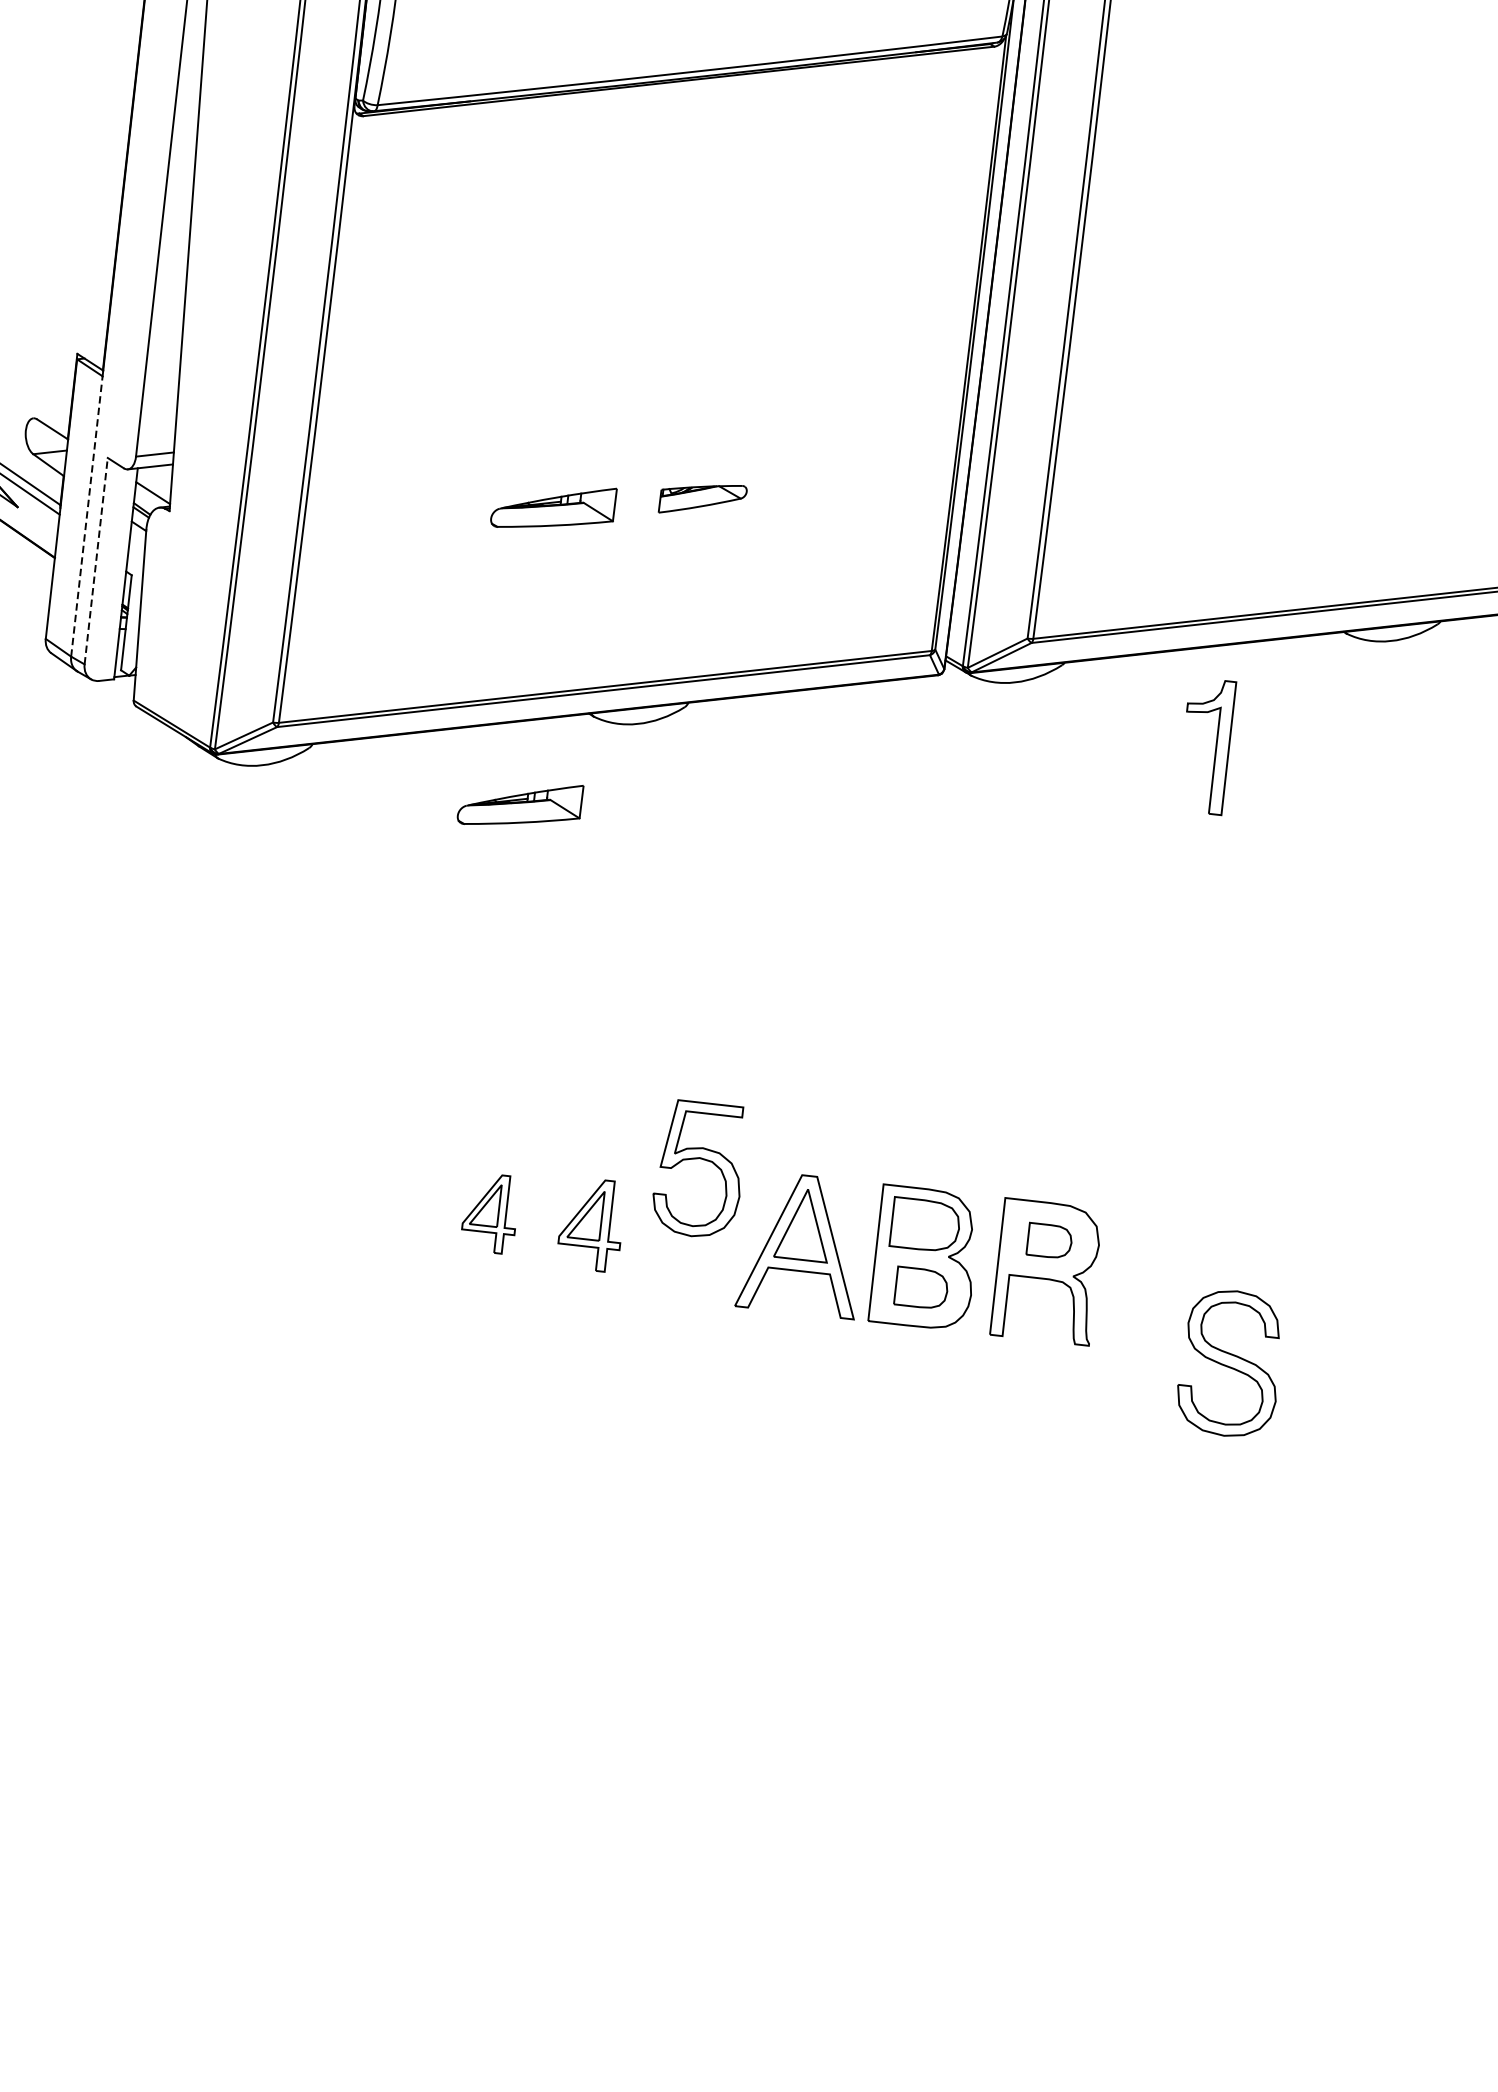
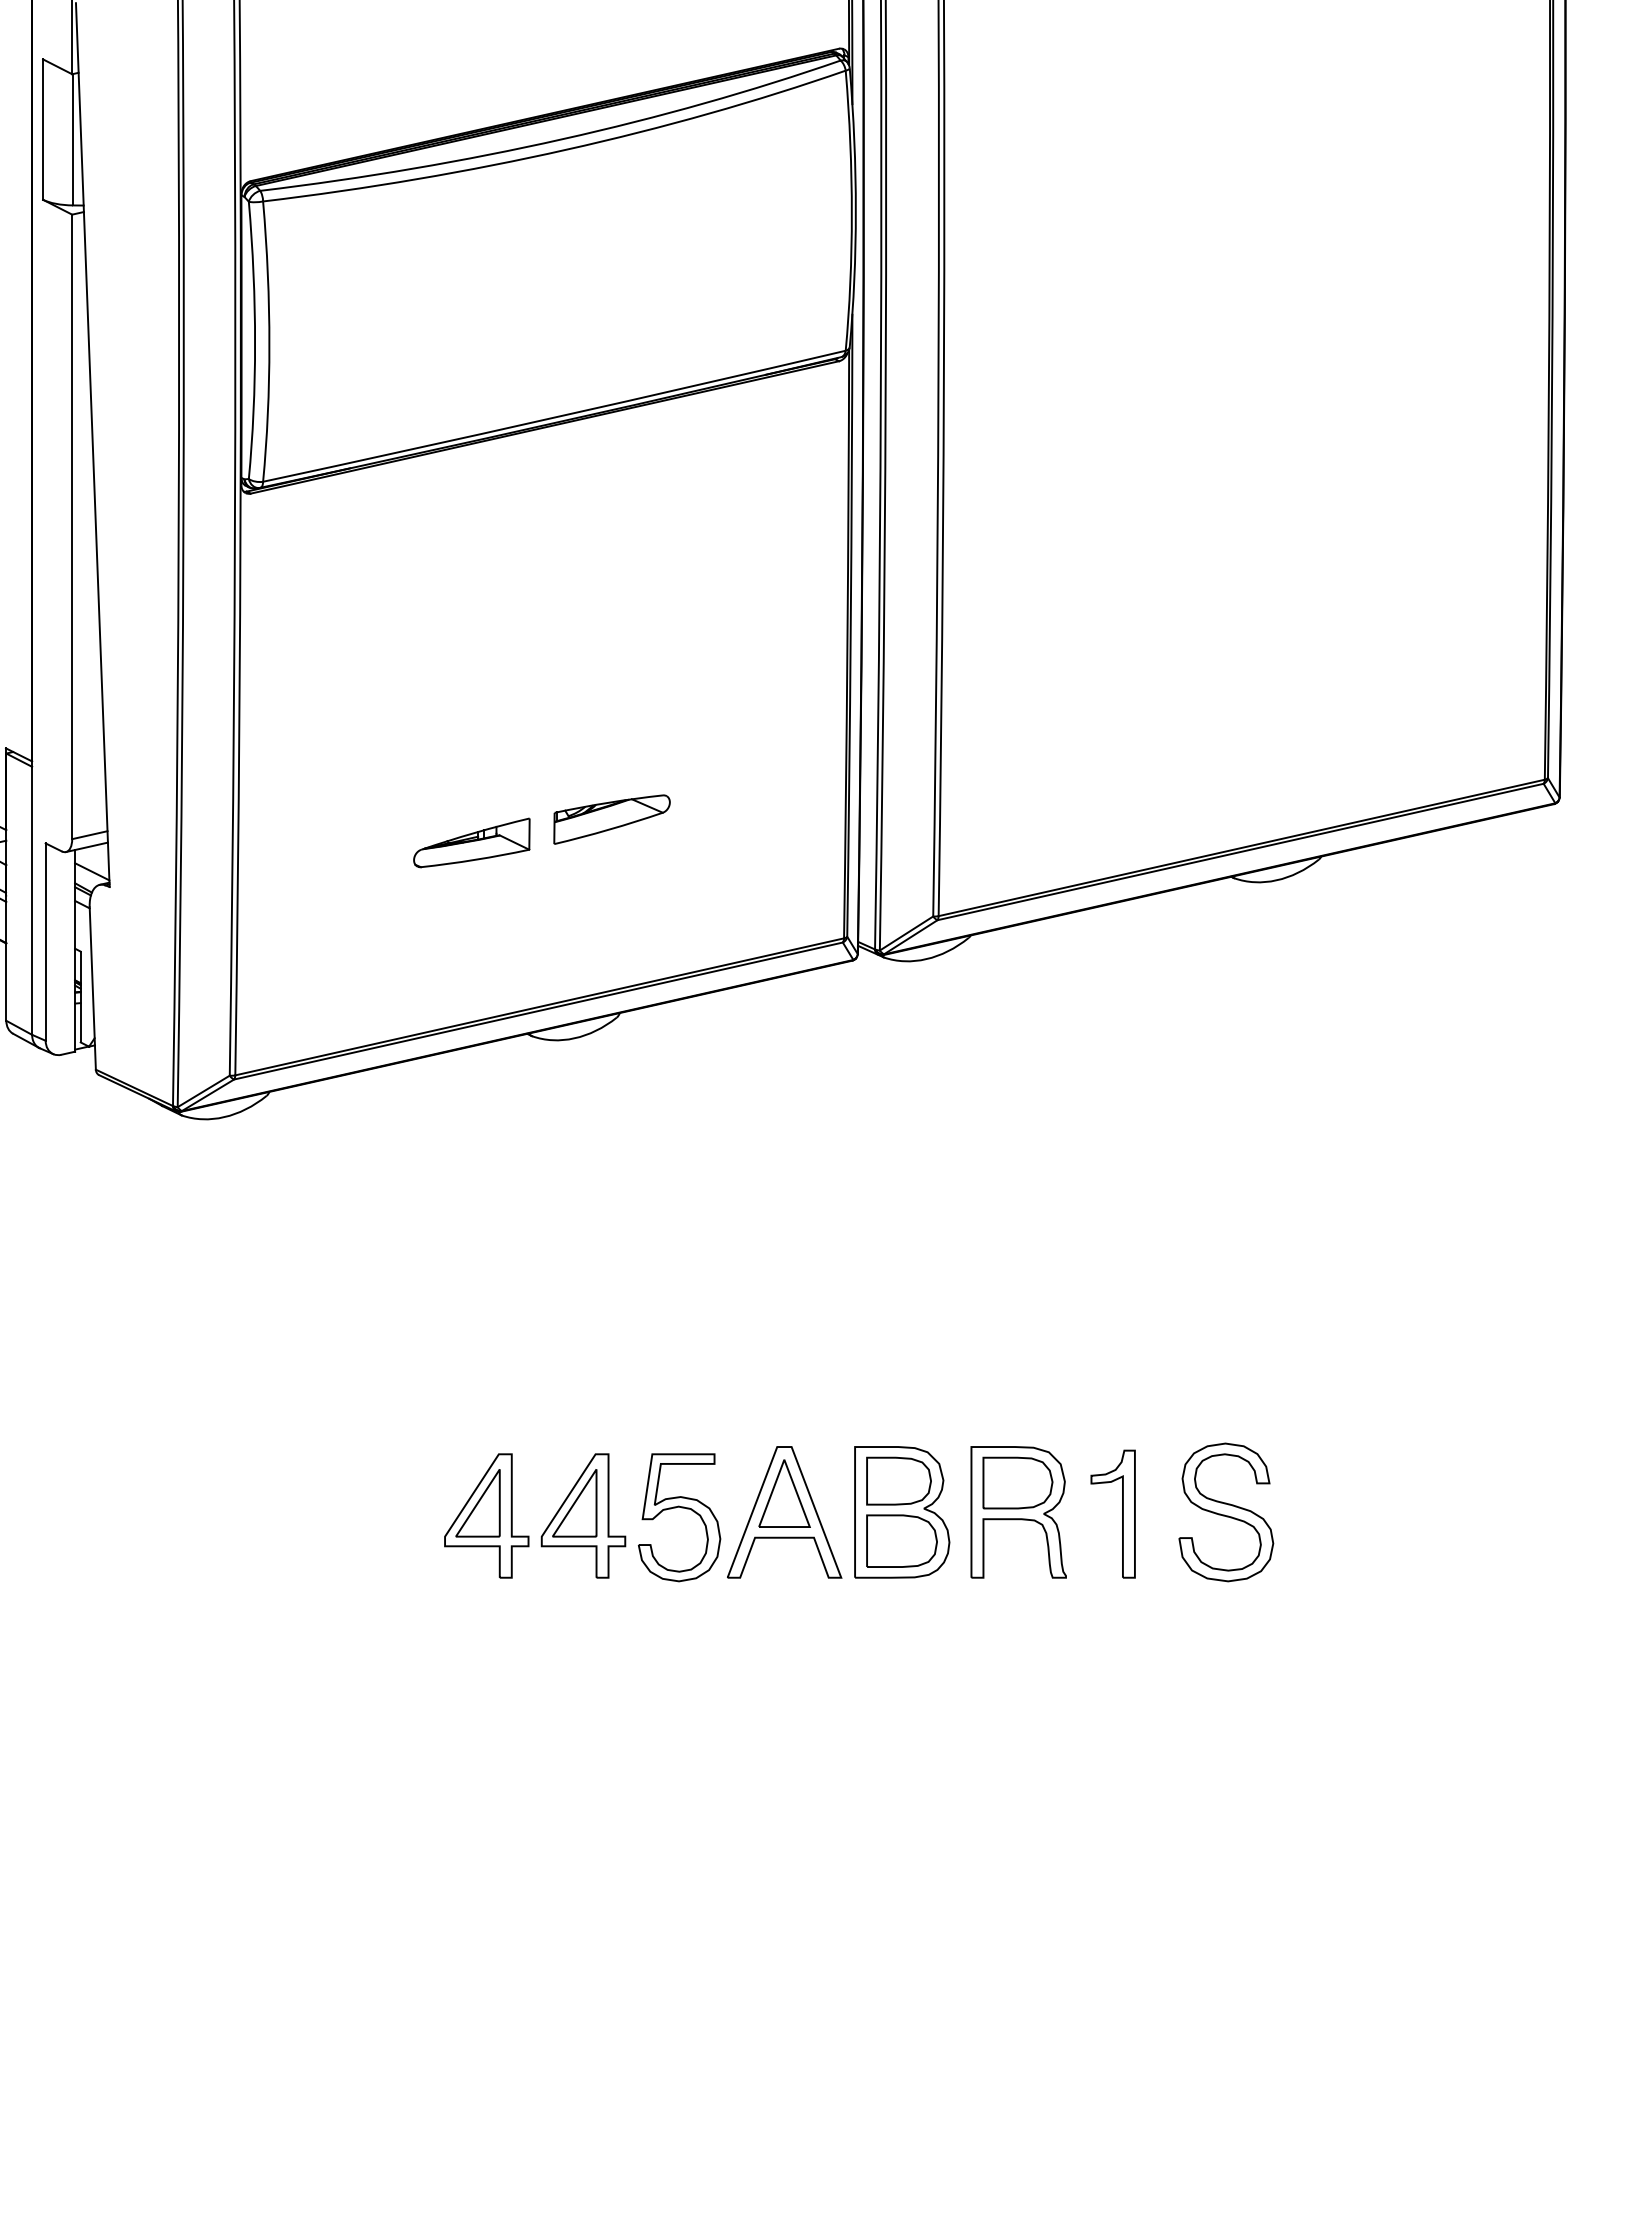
part: (702, 499) -> (611, 819), size x1.43
line: (87, 516) -> (32, 900), dashed -> solid
line: (95, 561) -> (45, 942), dashed -> solid
part: (1215, 746) -> (1122, 1513), moved
part: (519, 804) -> (471, 1126), removed
part: (702, 1160) -> (681, 1508), moved
part: (490, 1212) -> (486, 1515), size x1.67
part: (591, 1224) -> (583, 1515), size x1.43
part: (1049, 1240) -> (1017, 1482), size x1.67
part: (921, 1287) -> (901, 1540), size x1.43
part: (1230, 1363) -> (1226, 1512), moved

